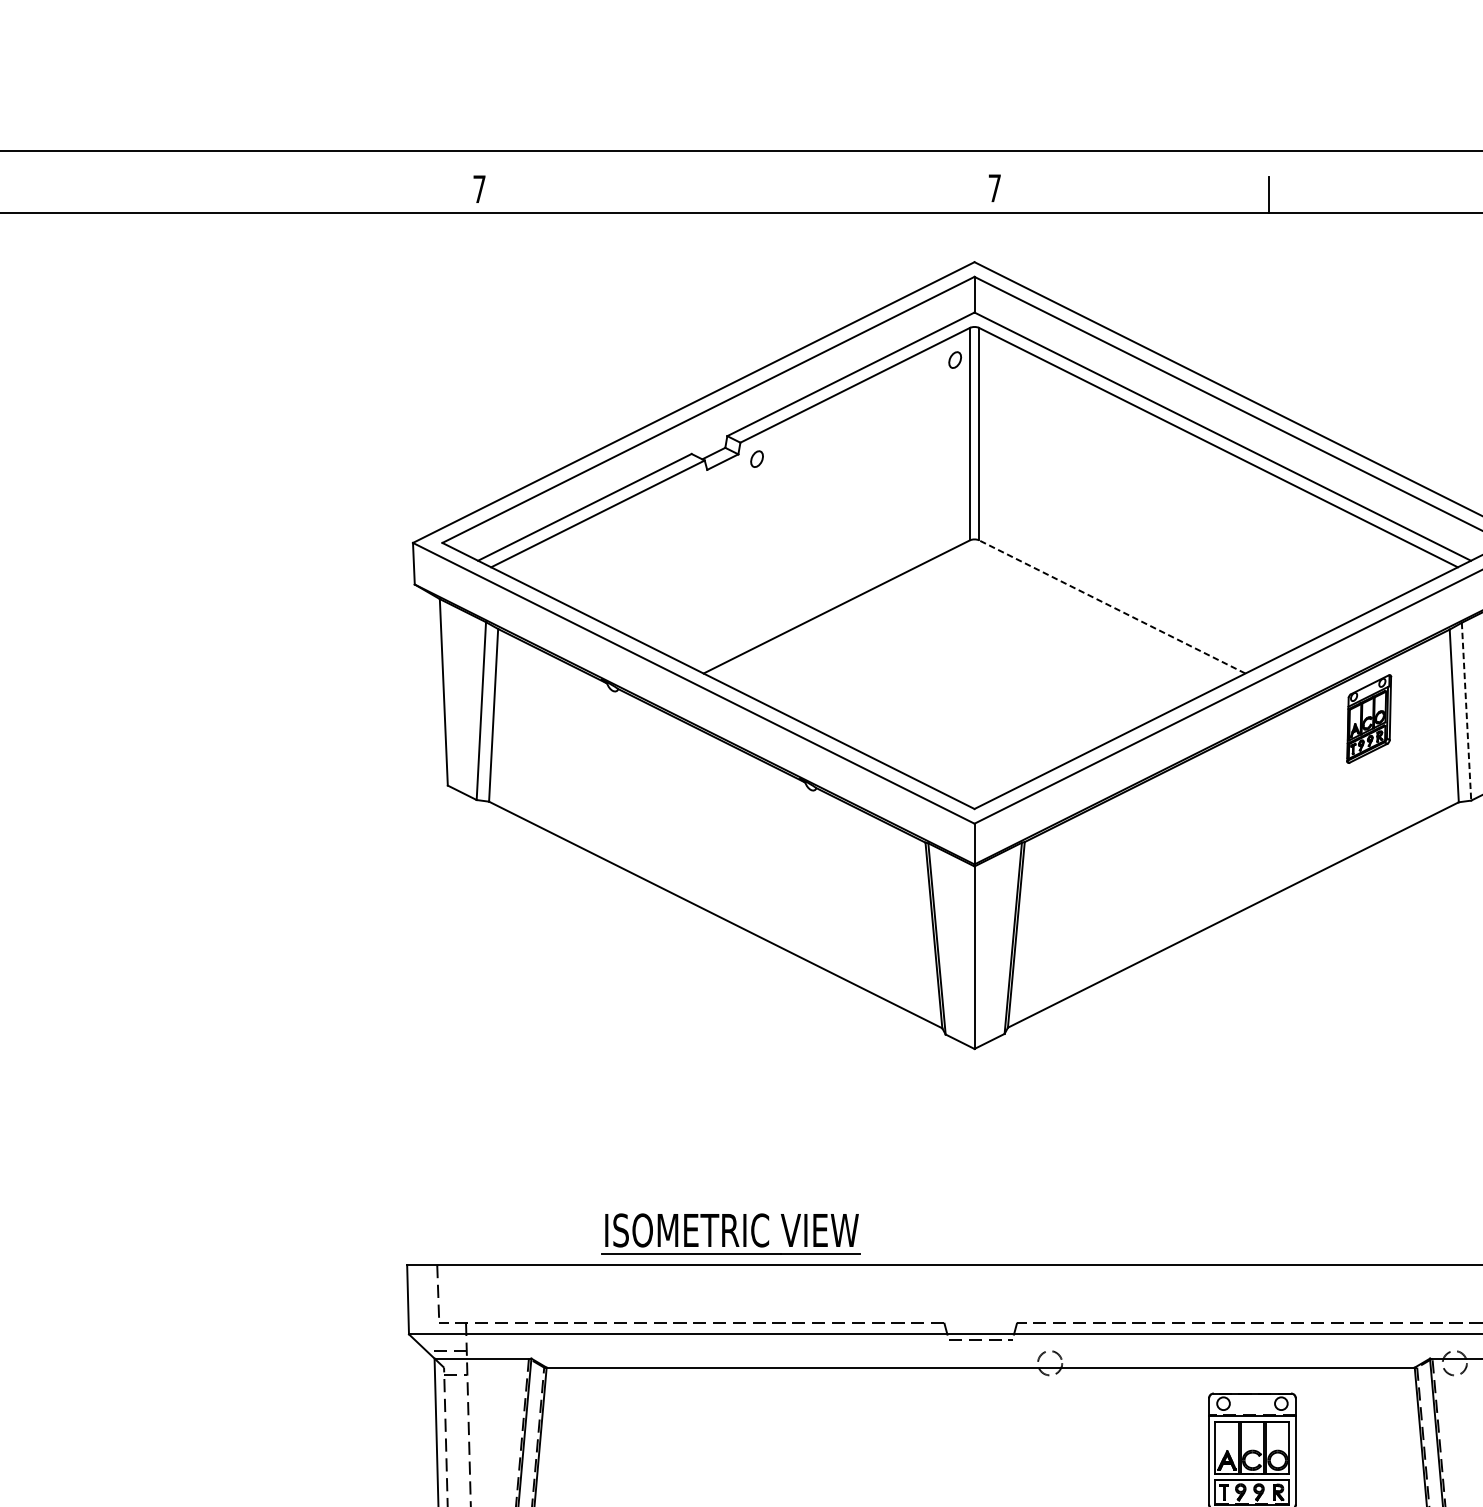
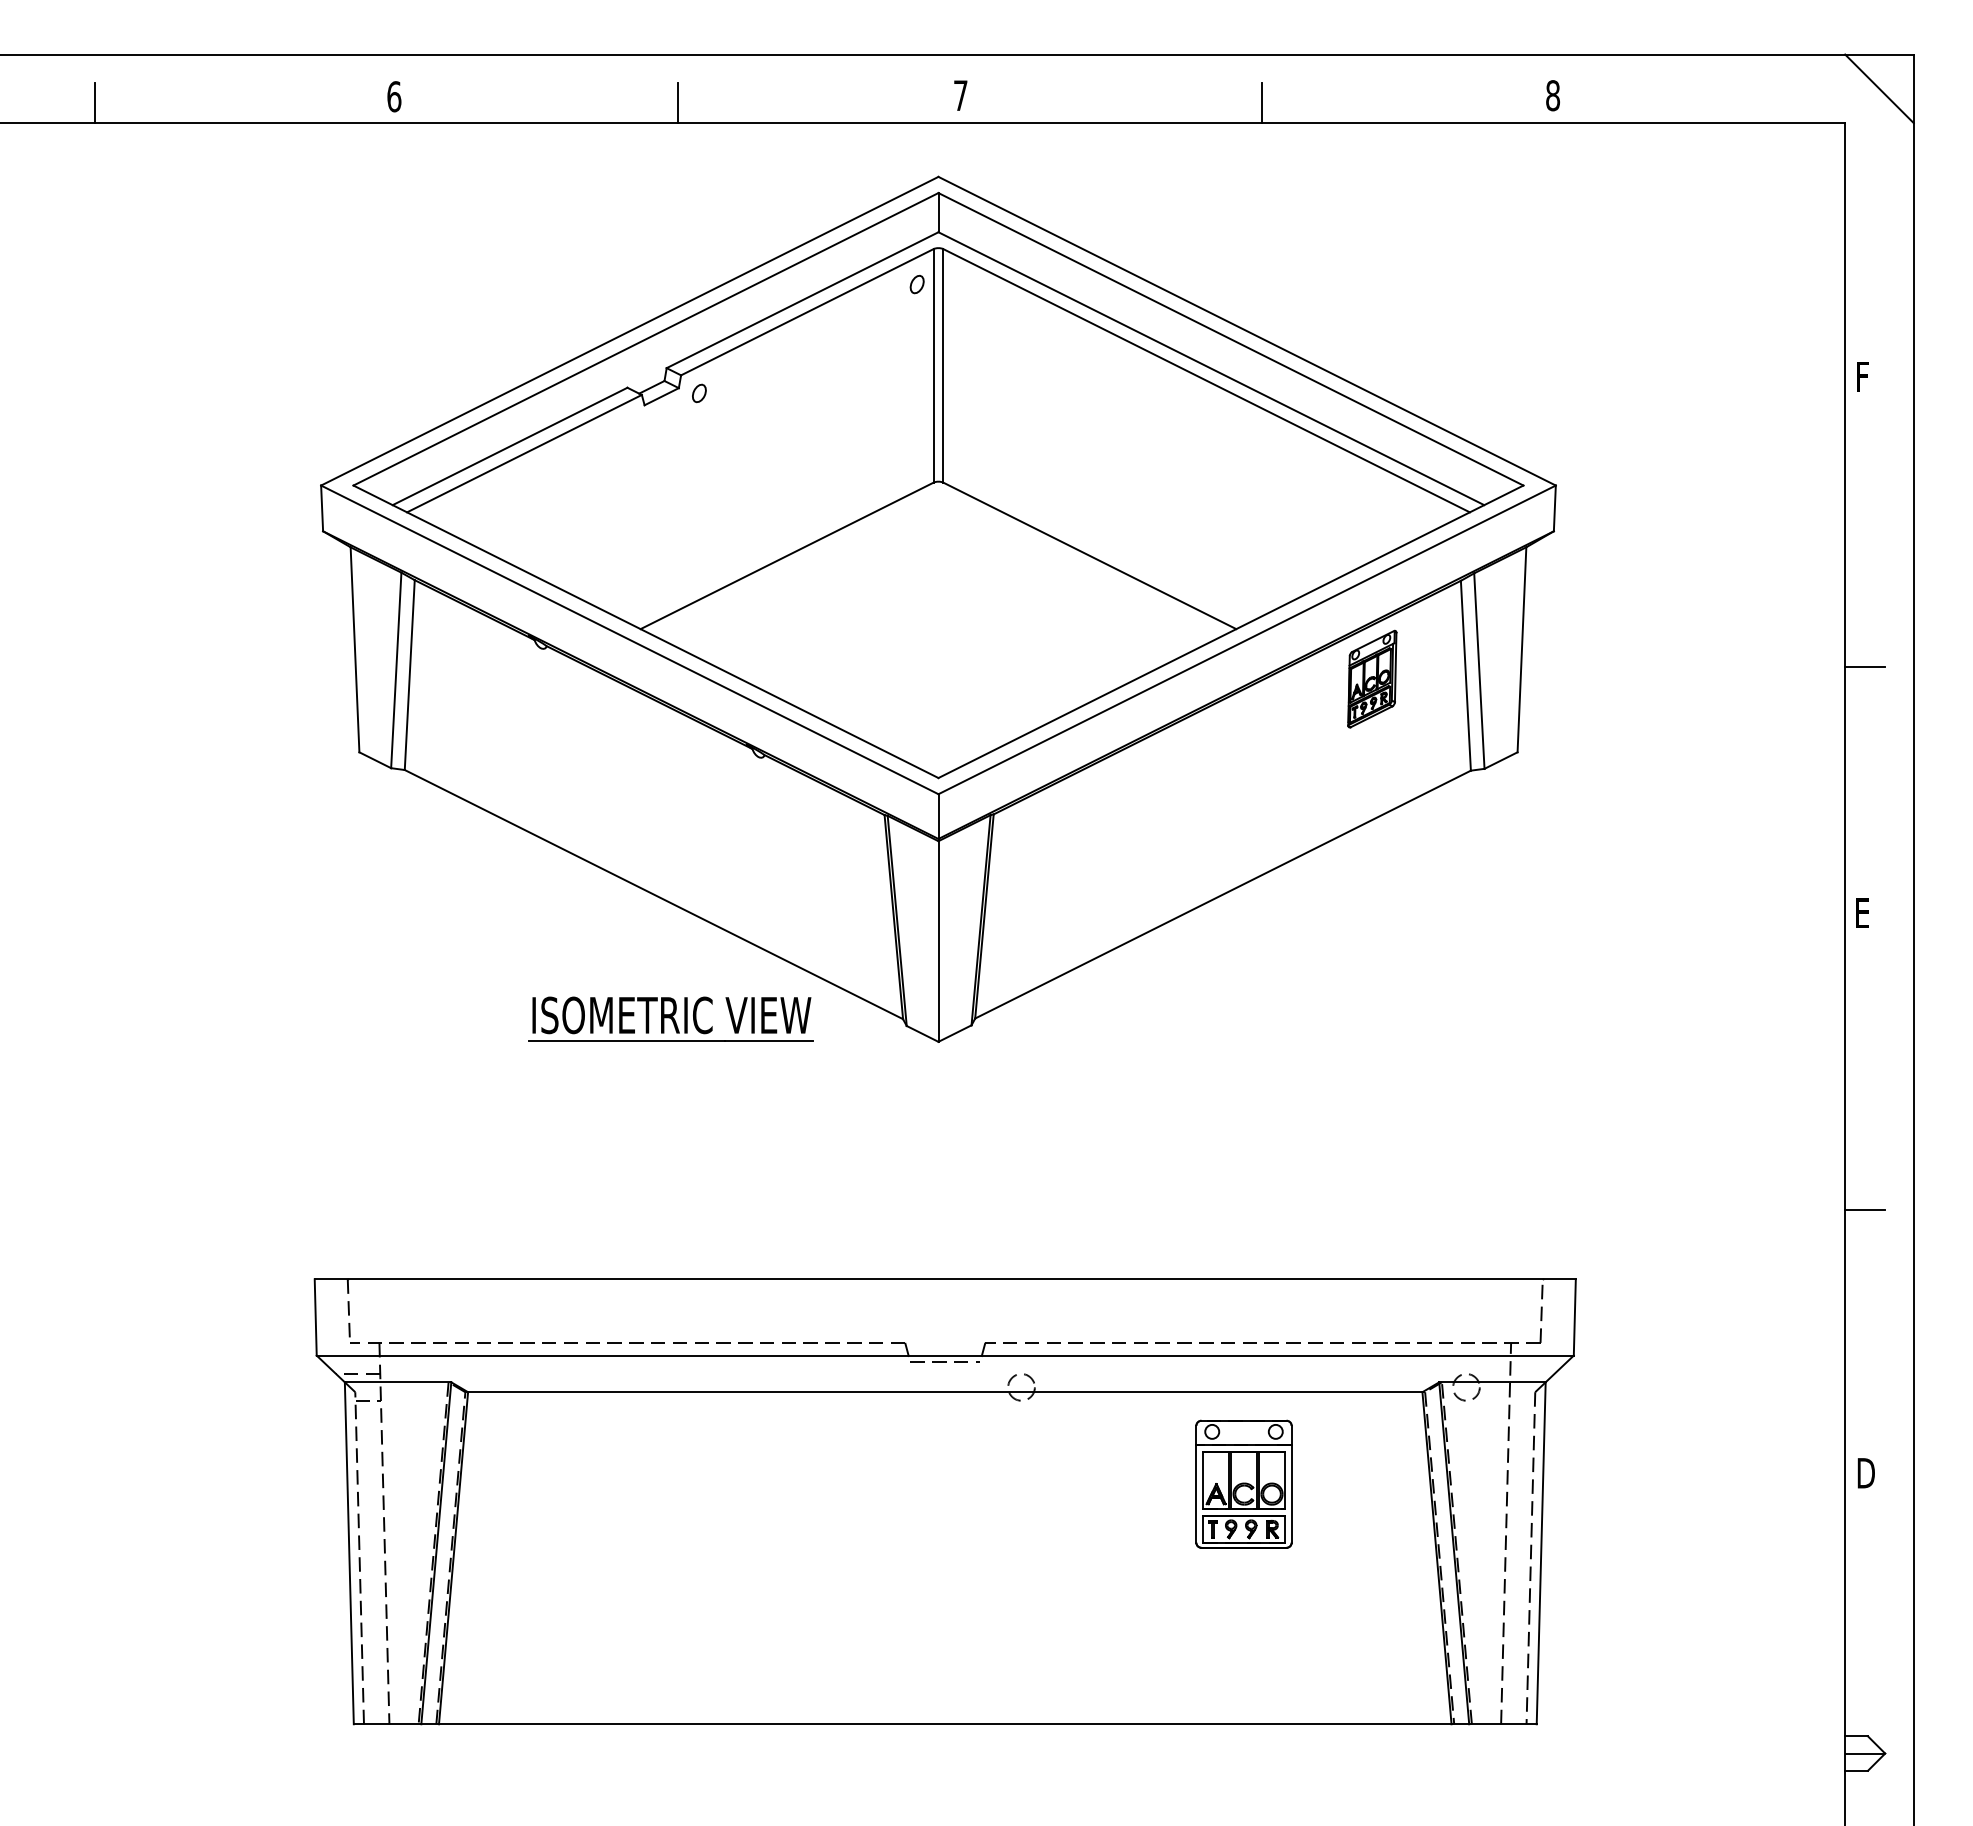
text: (479, 189) -> (394, 96), 7 -> 6
line: (206, 195) -> (94, 103), added
line: (738, 195) -> (678, 103), added
line: (1111, 606) -> (1089, 555), dashed -> solid
line: (1466, 712) -> (1479, 671), dashed -> solid
part: (730, 1233) -> (670, 1018), moved

